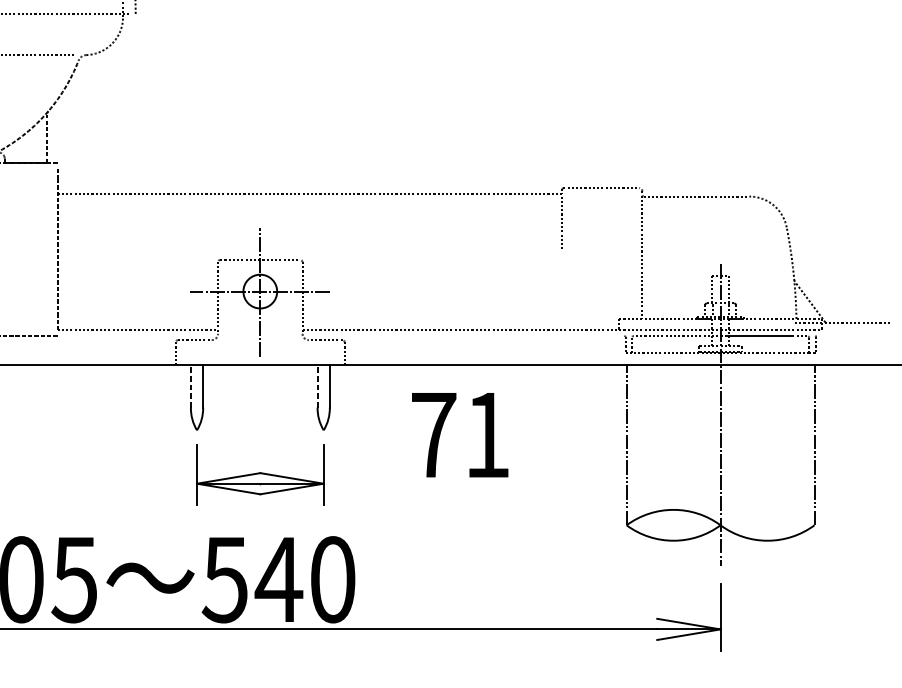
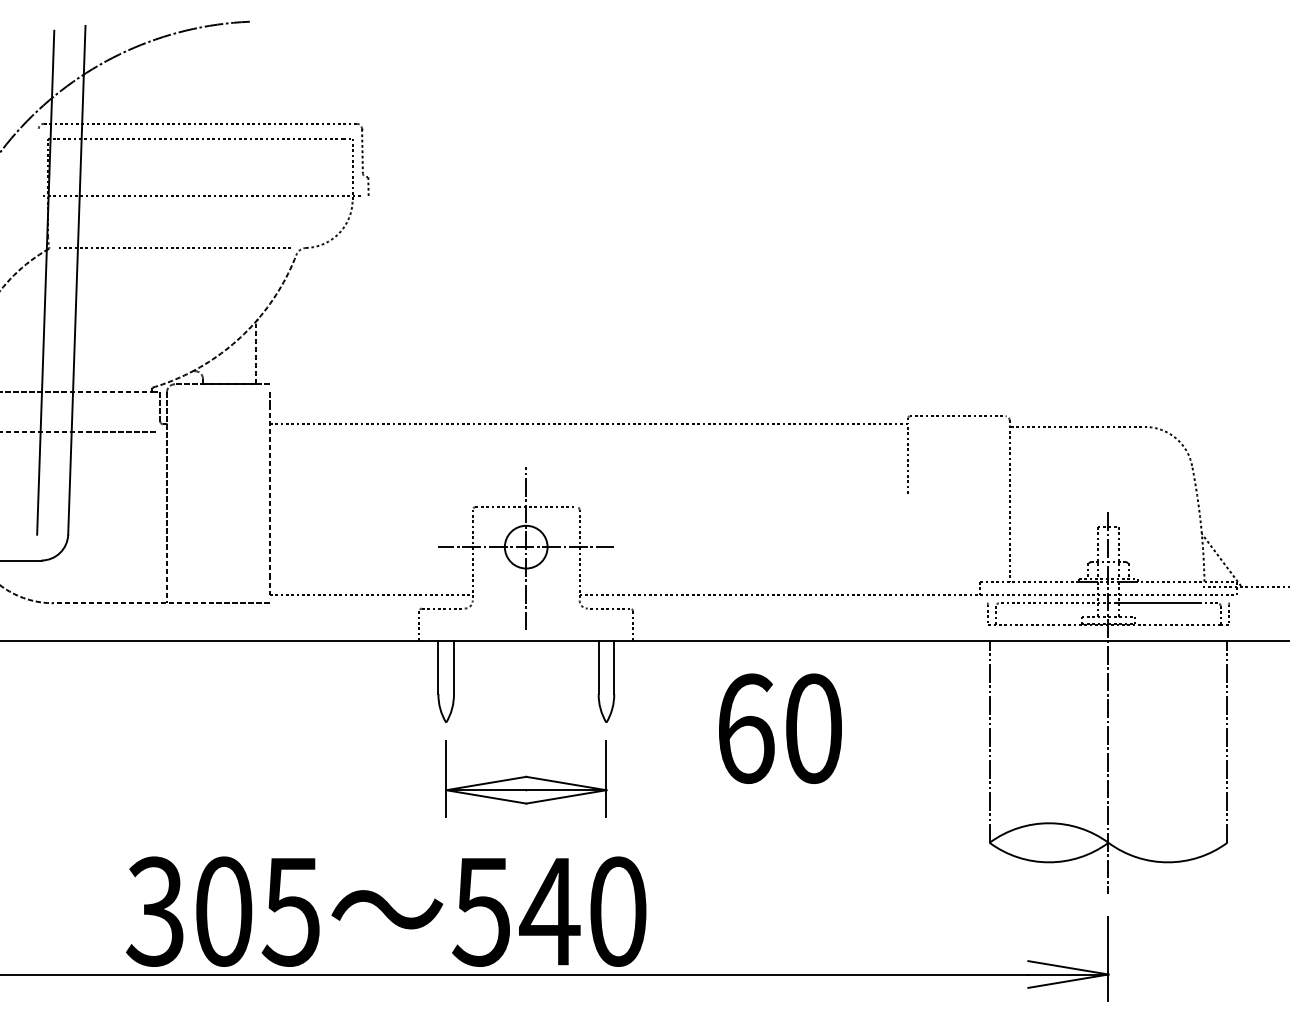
line: (190, 386) -> (438, 667), dashed -> solid
line: (317, 386) -> (598, 667), dashed -> solid
text: (460, 434) -> (779, 728), 71 -> 60

